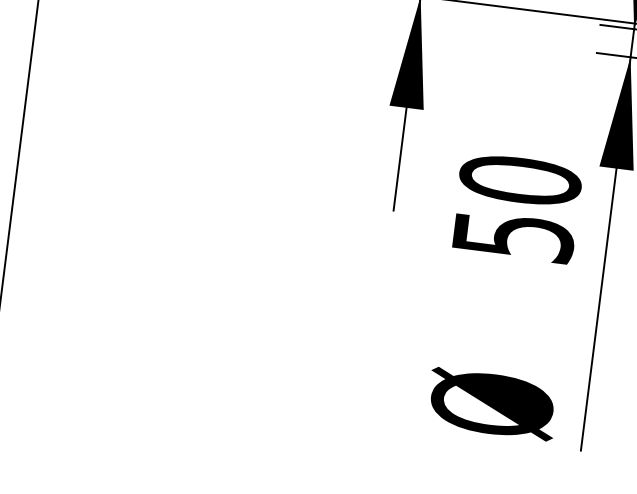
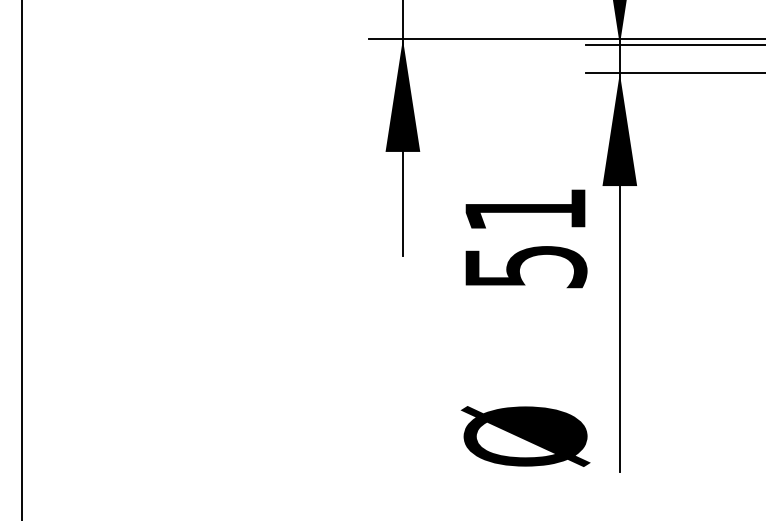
text: (520, 179) -> (525, 209), 50 -> 51

